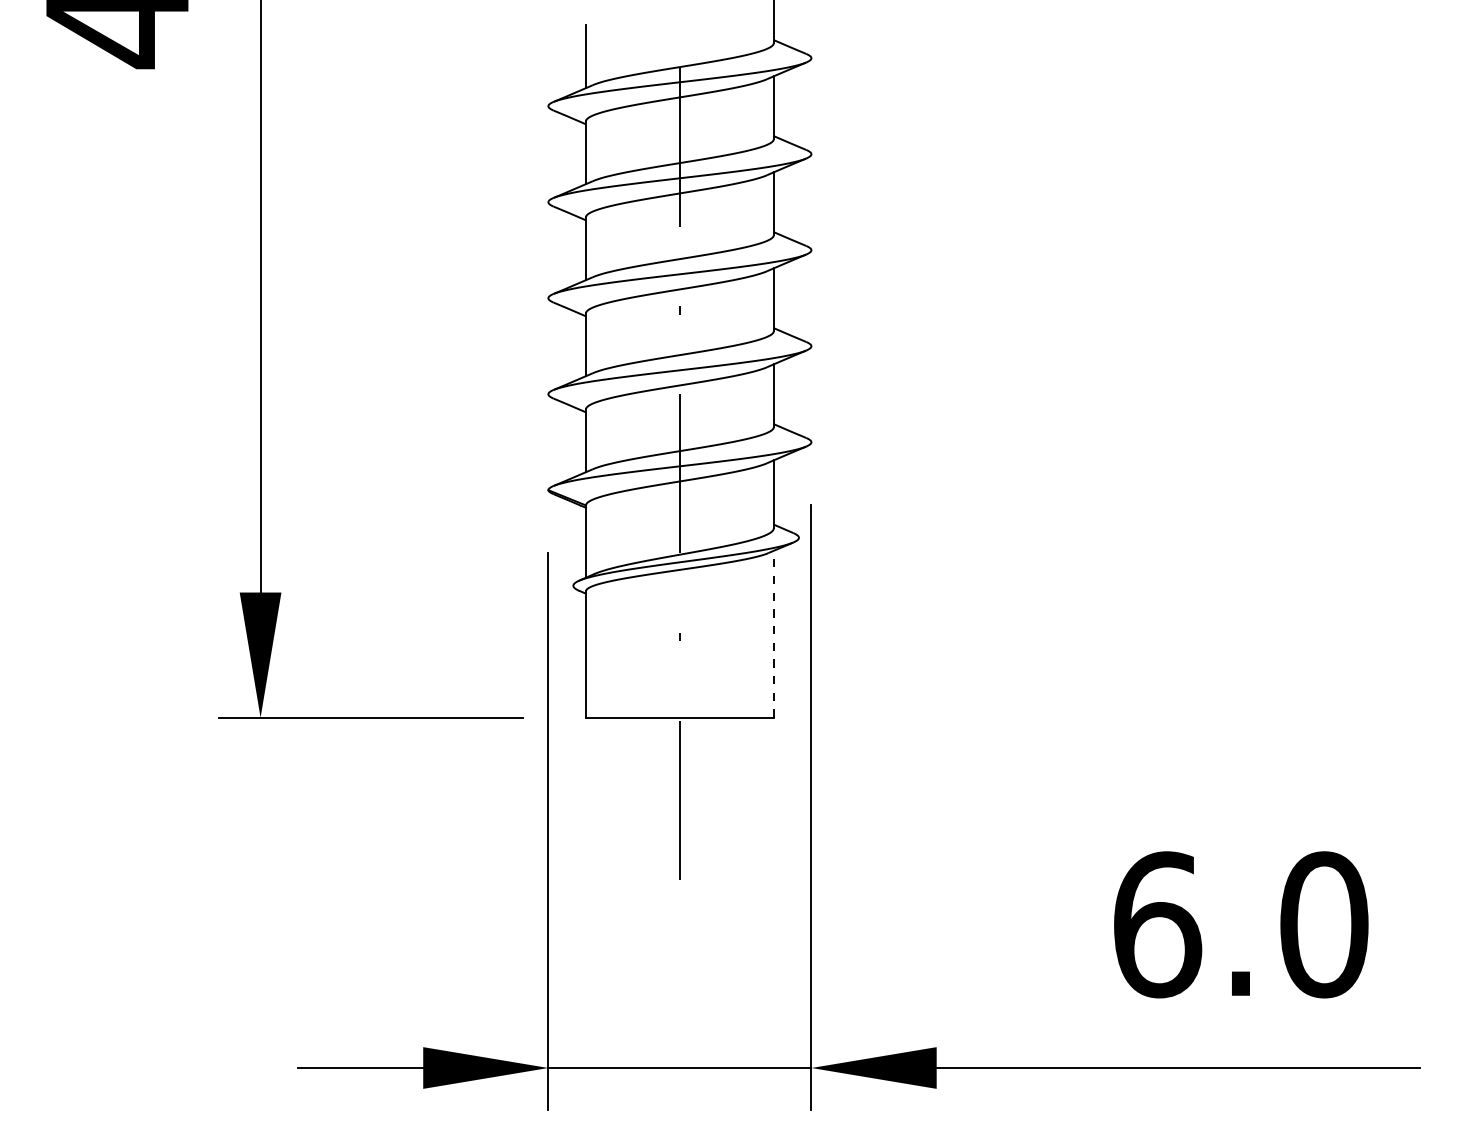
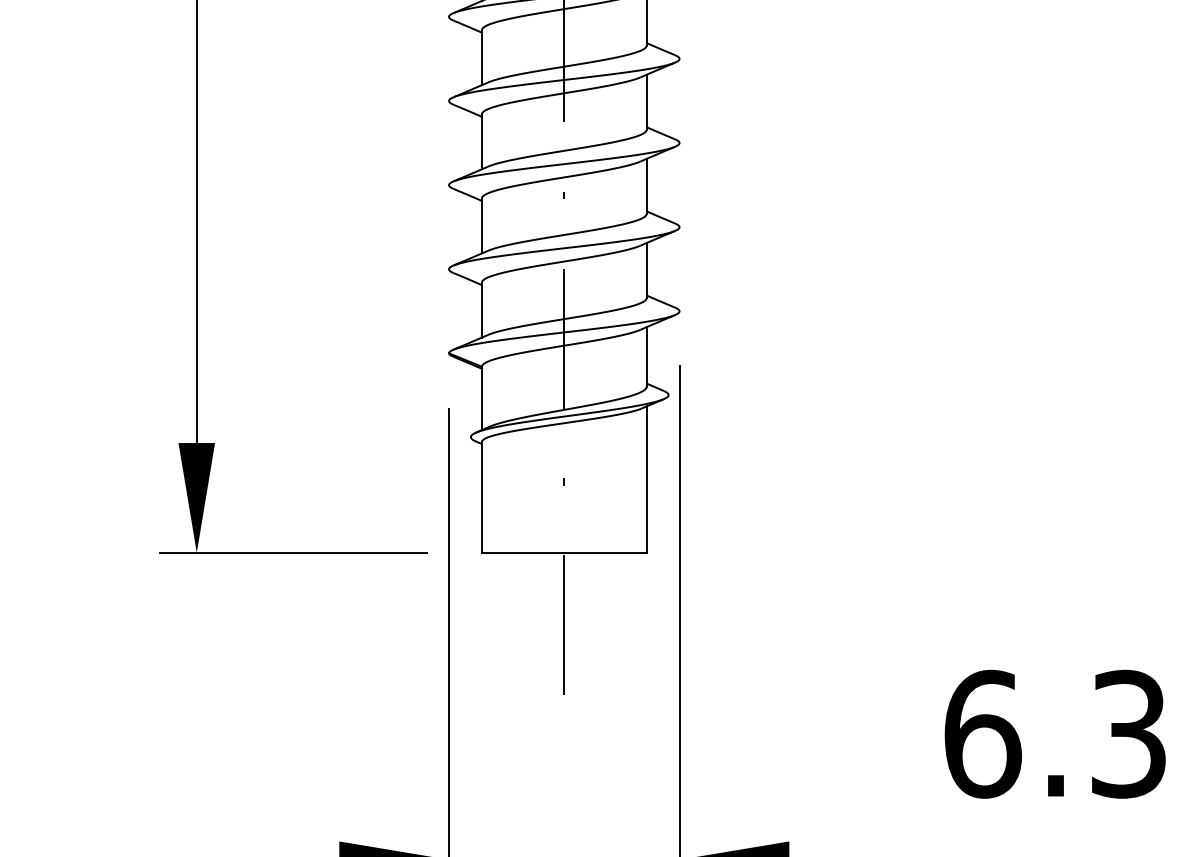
line: (773, 633) -> (646, 478), dashed -> solid
text: (1324, 924) -> (1129, 733), 6.0 -> 6.3

